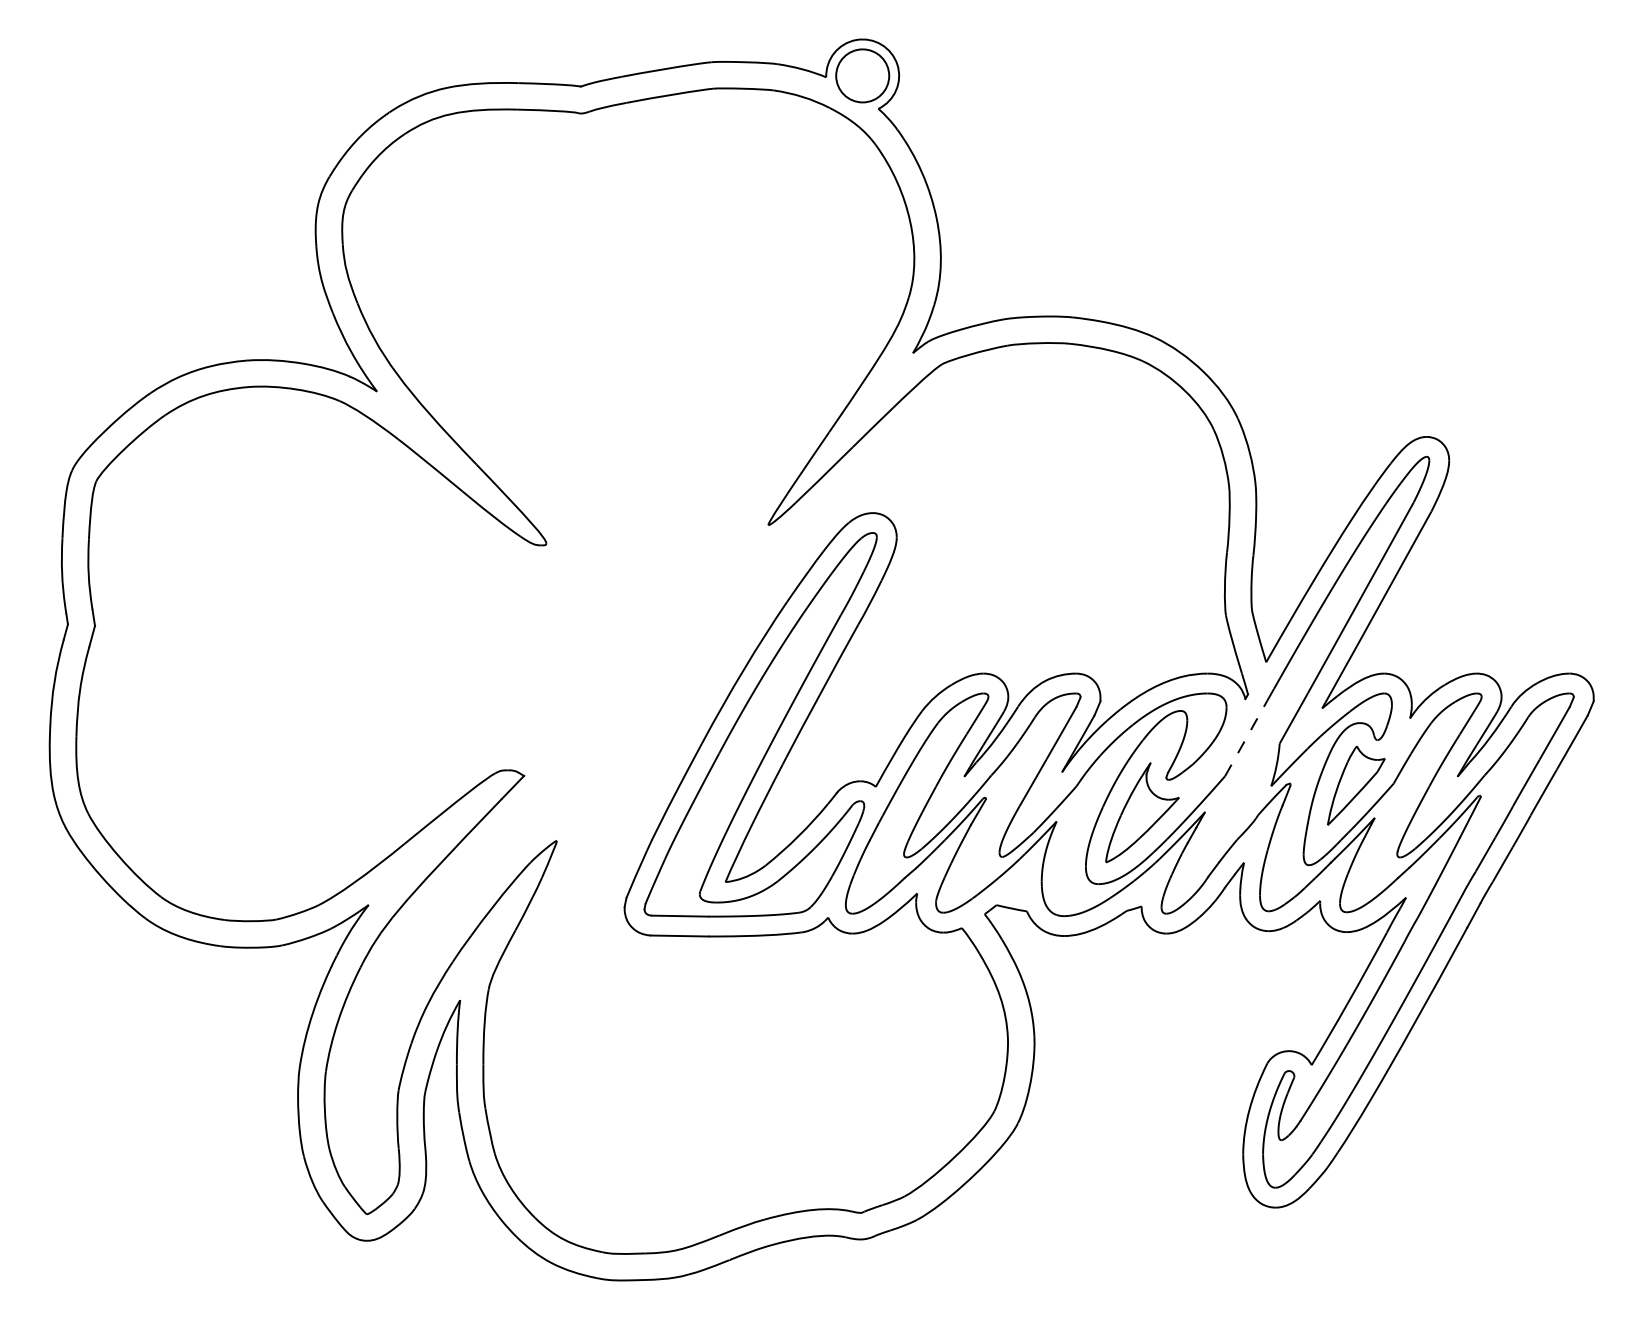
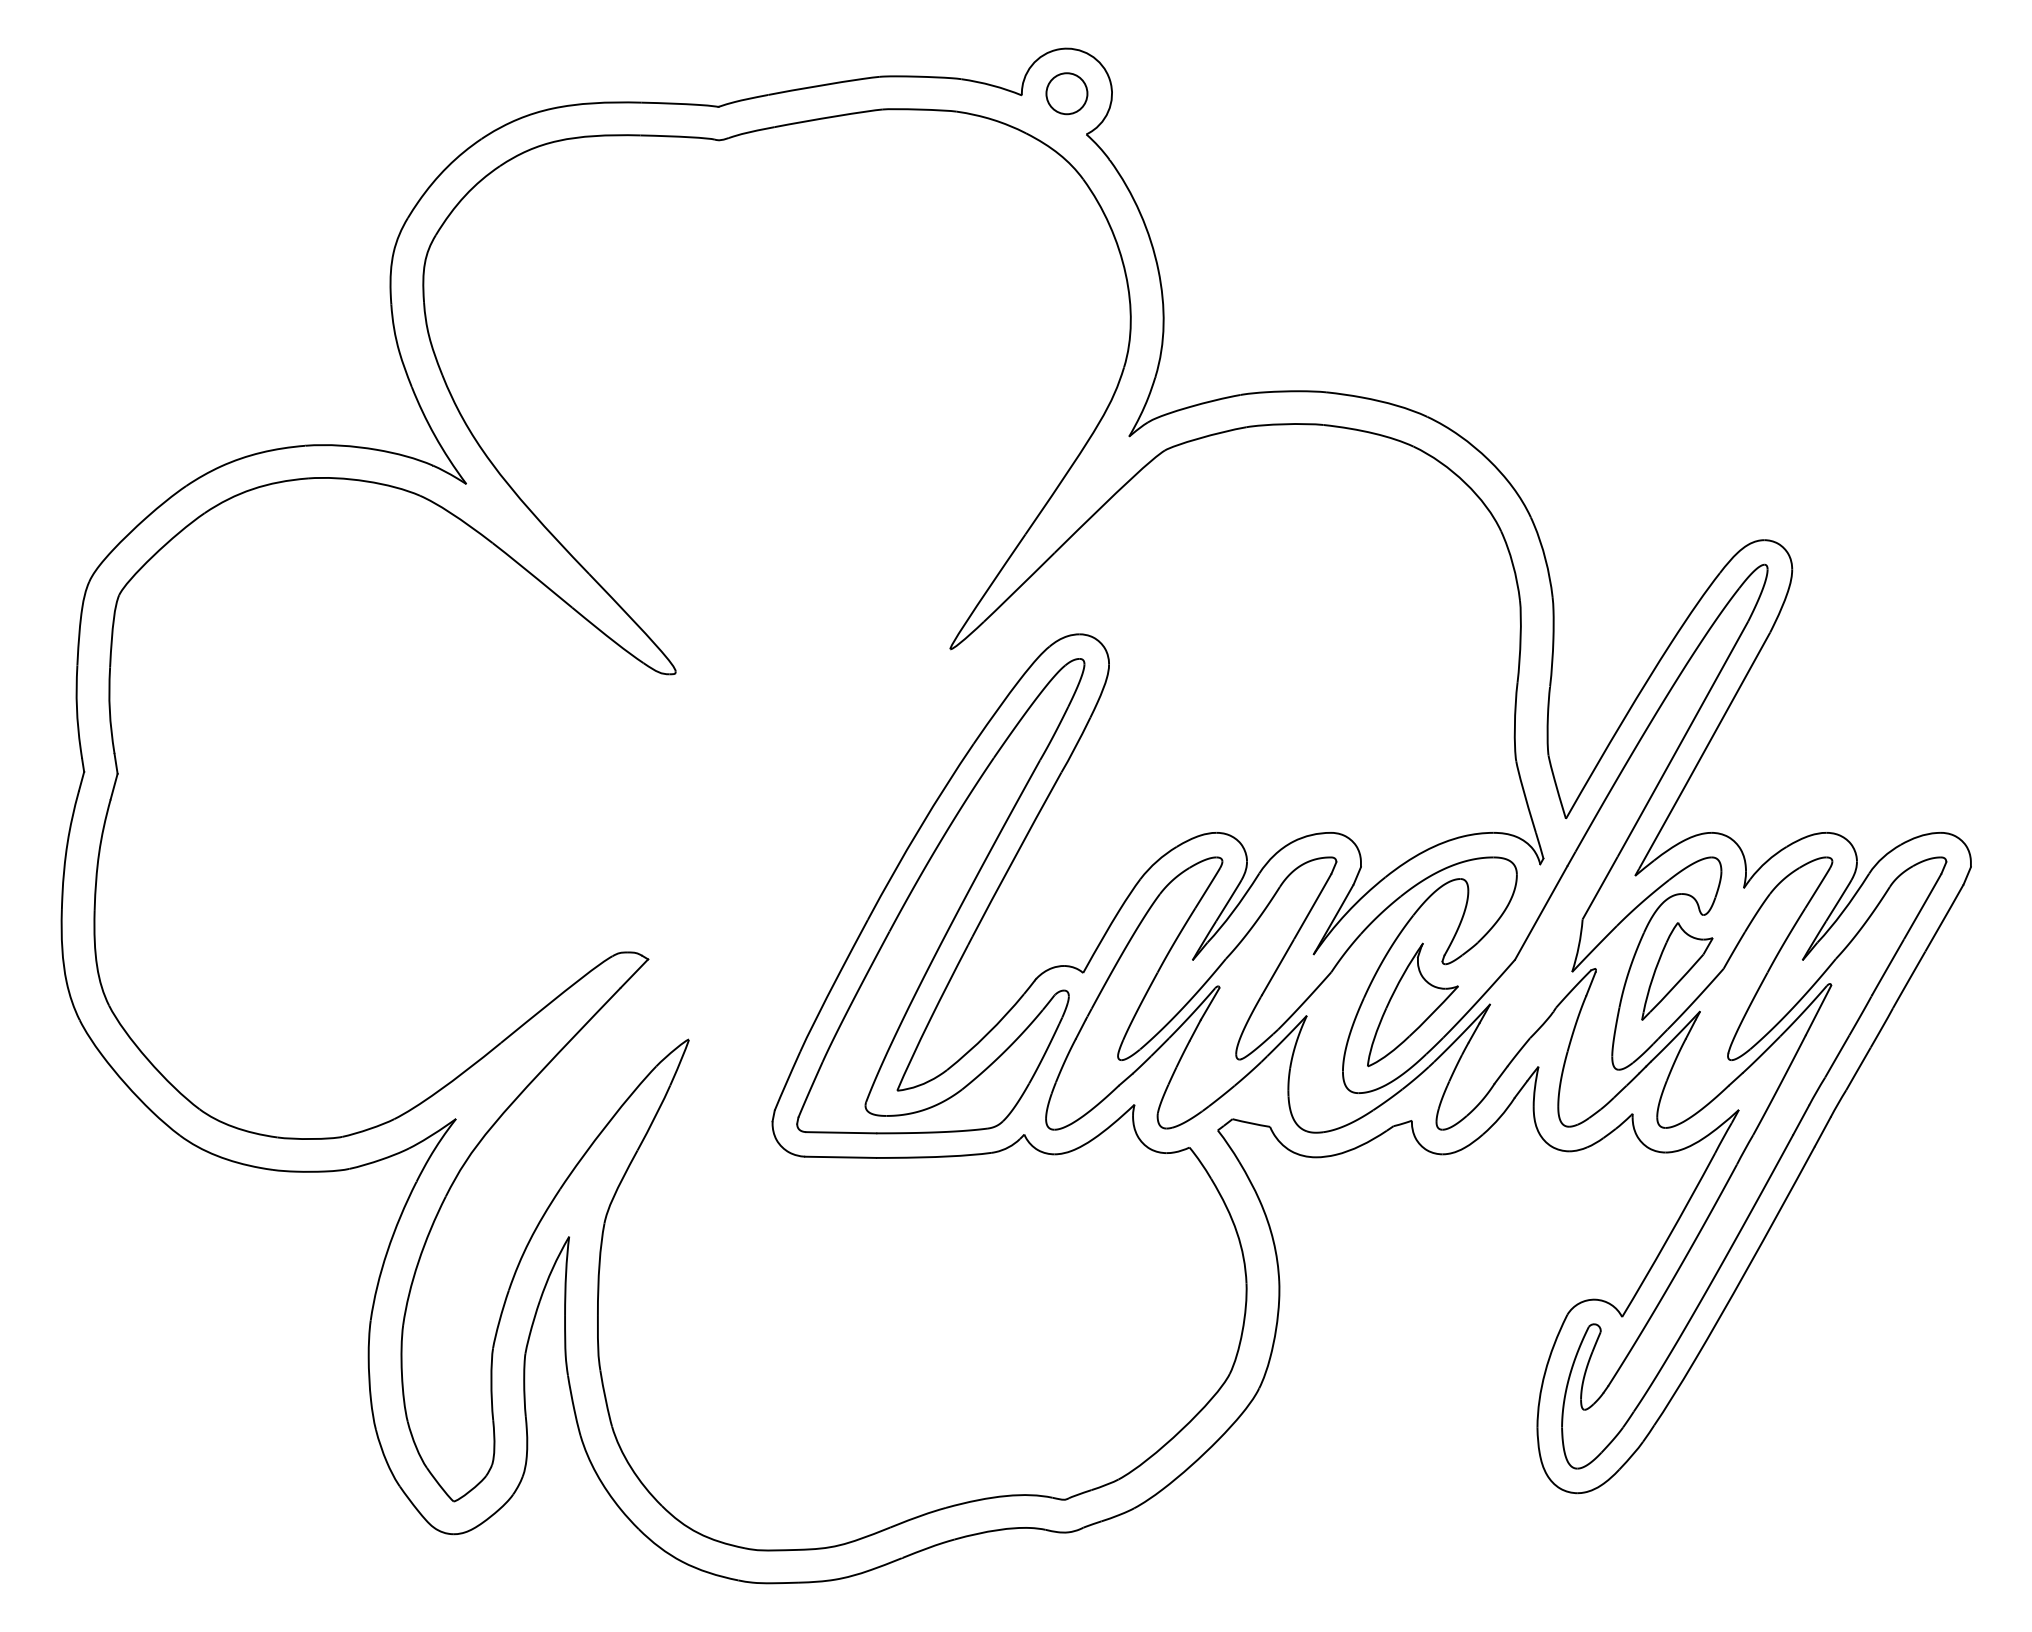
circle: (862, 75) -> (1066, 93), size x0.62
line: (1246, 738) -> (1541, 913), dashed -> solid

